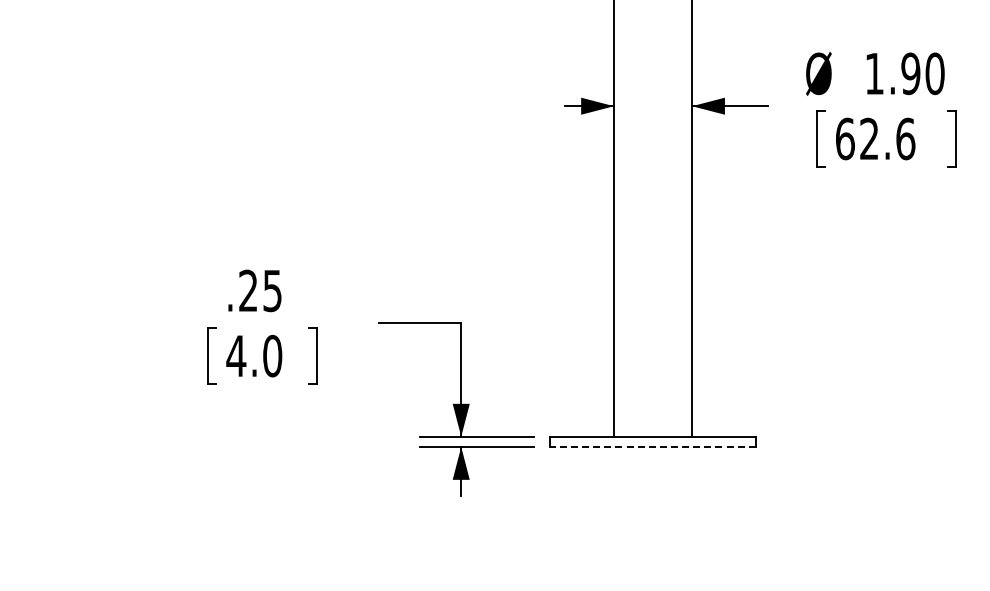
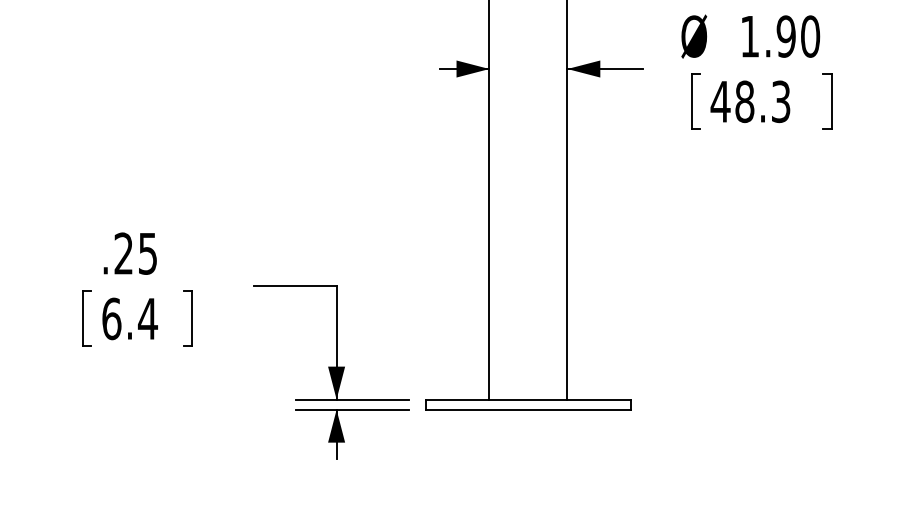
text: (875, 138) -> (750, 101), 62.6 -> 48.3
text: (254, 355) -> (129, 318), 4.0 -> 6.4
line: (653, 446) -> (528, 409), dashed -> solid

